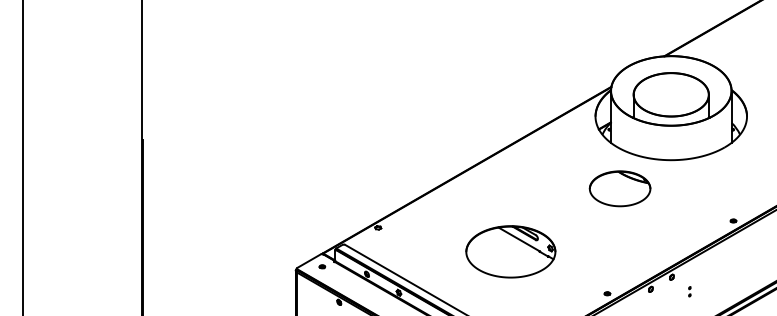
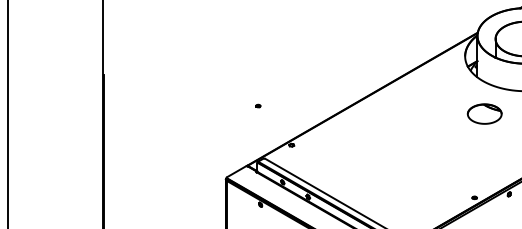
part: (619, 188) -> (484, 113), size x0.7
part: (510, 251) -> (397, 164), removed
part: (322, 266) -> (258, 105), moved

